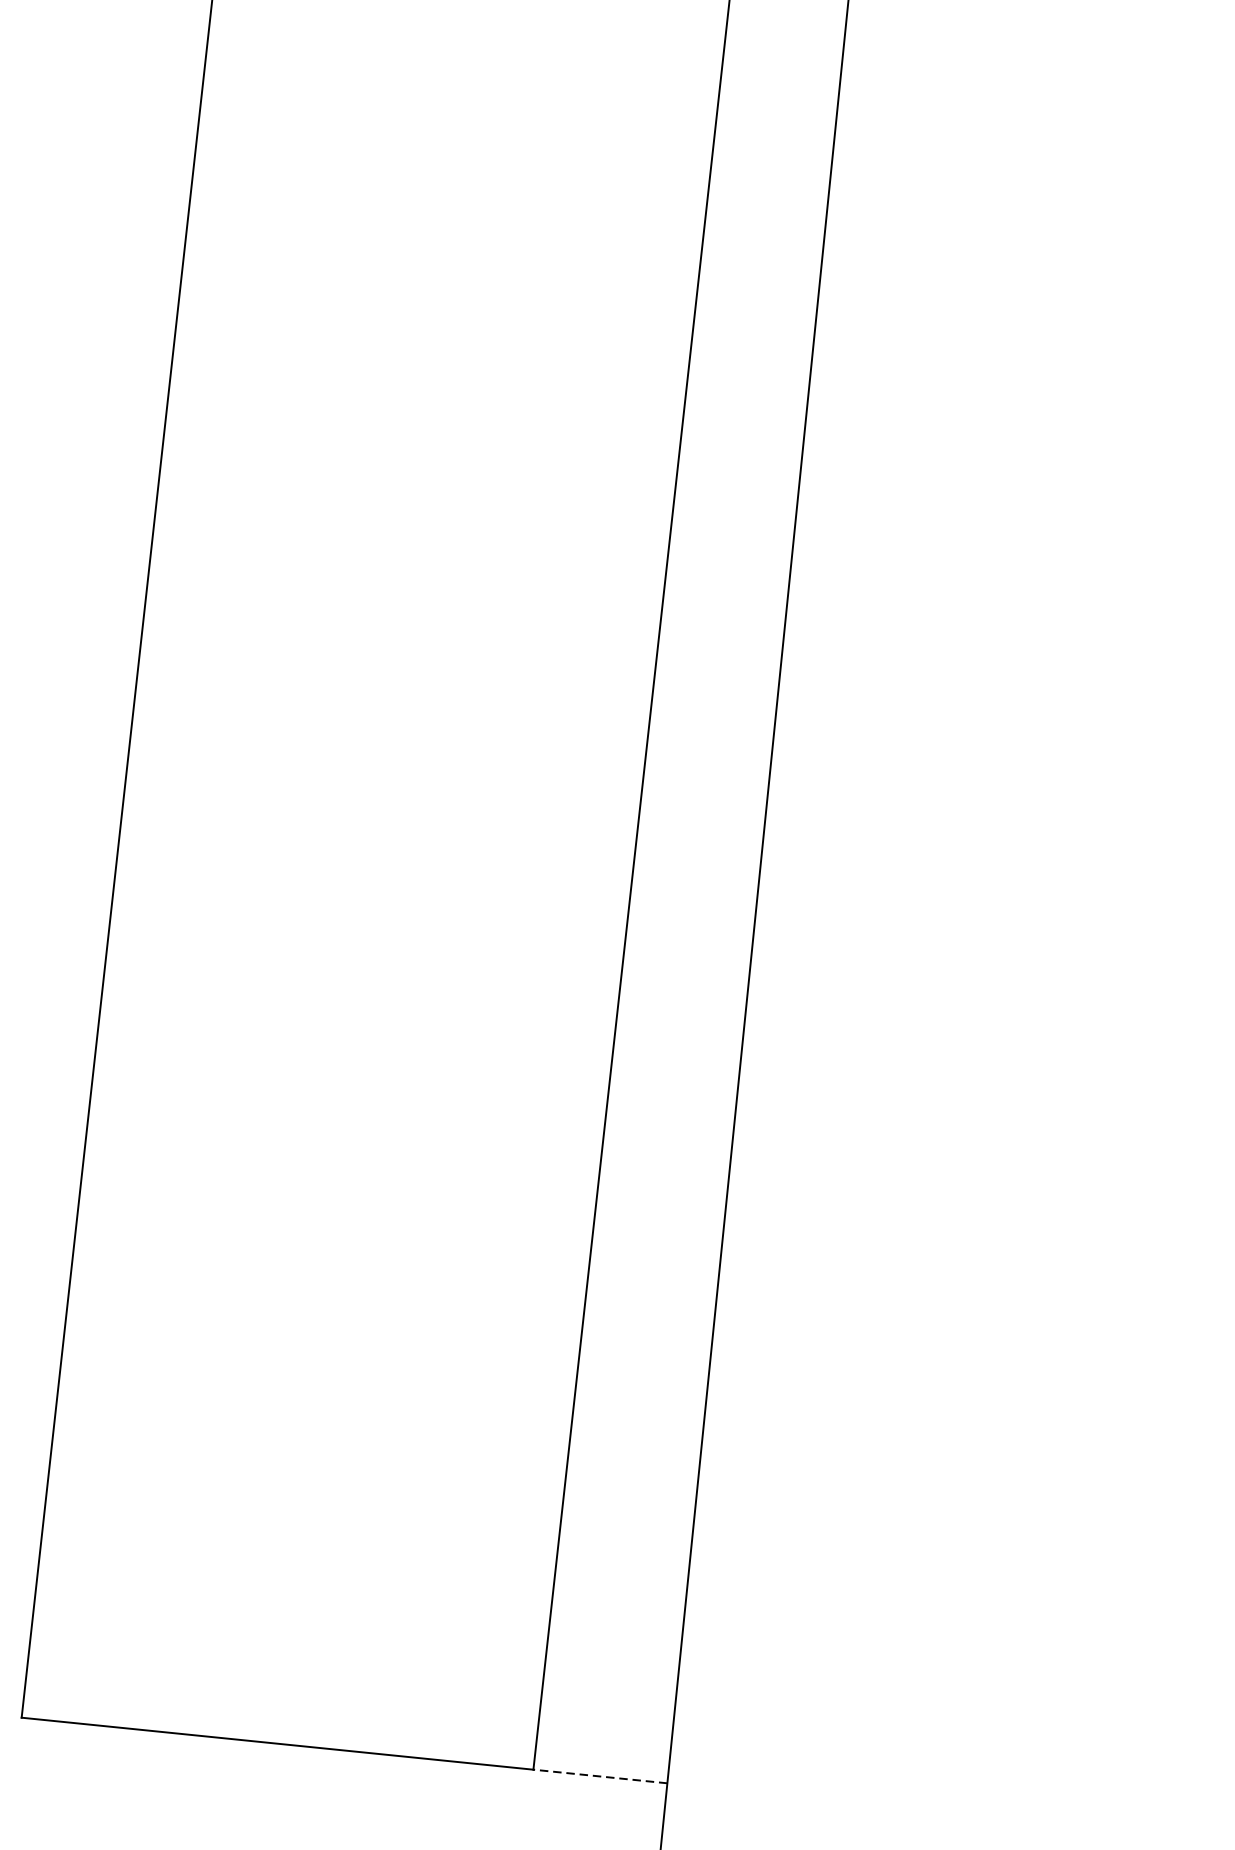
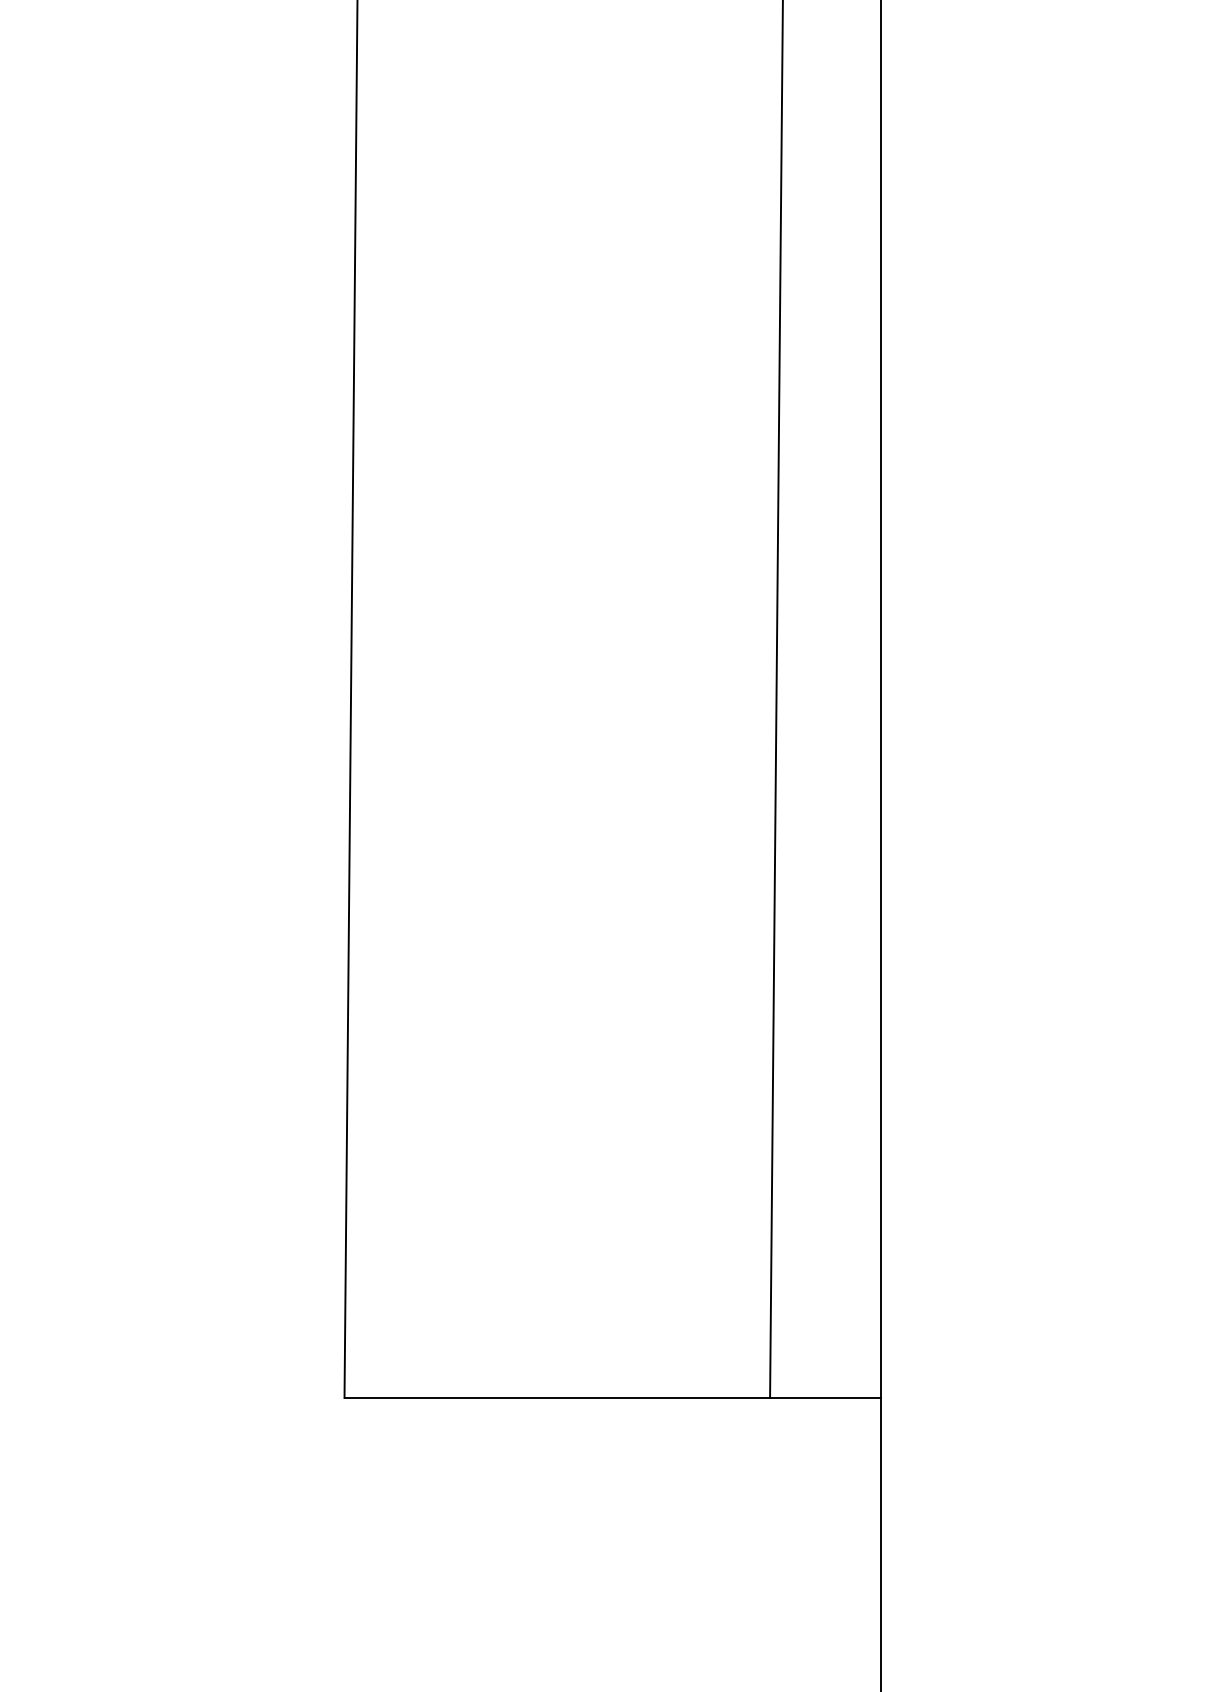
line: (600, 1776) -> (825, 1398), dashed -> solid

